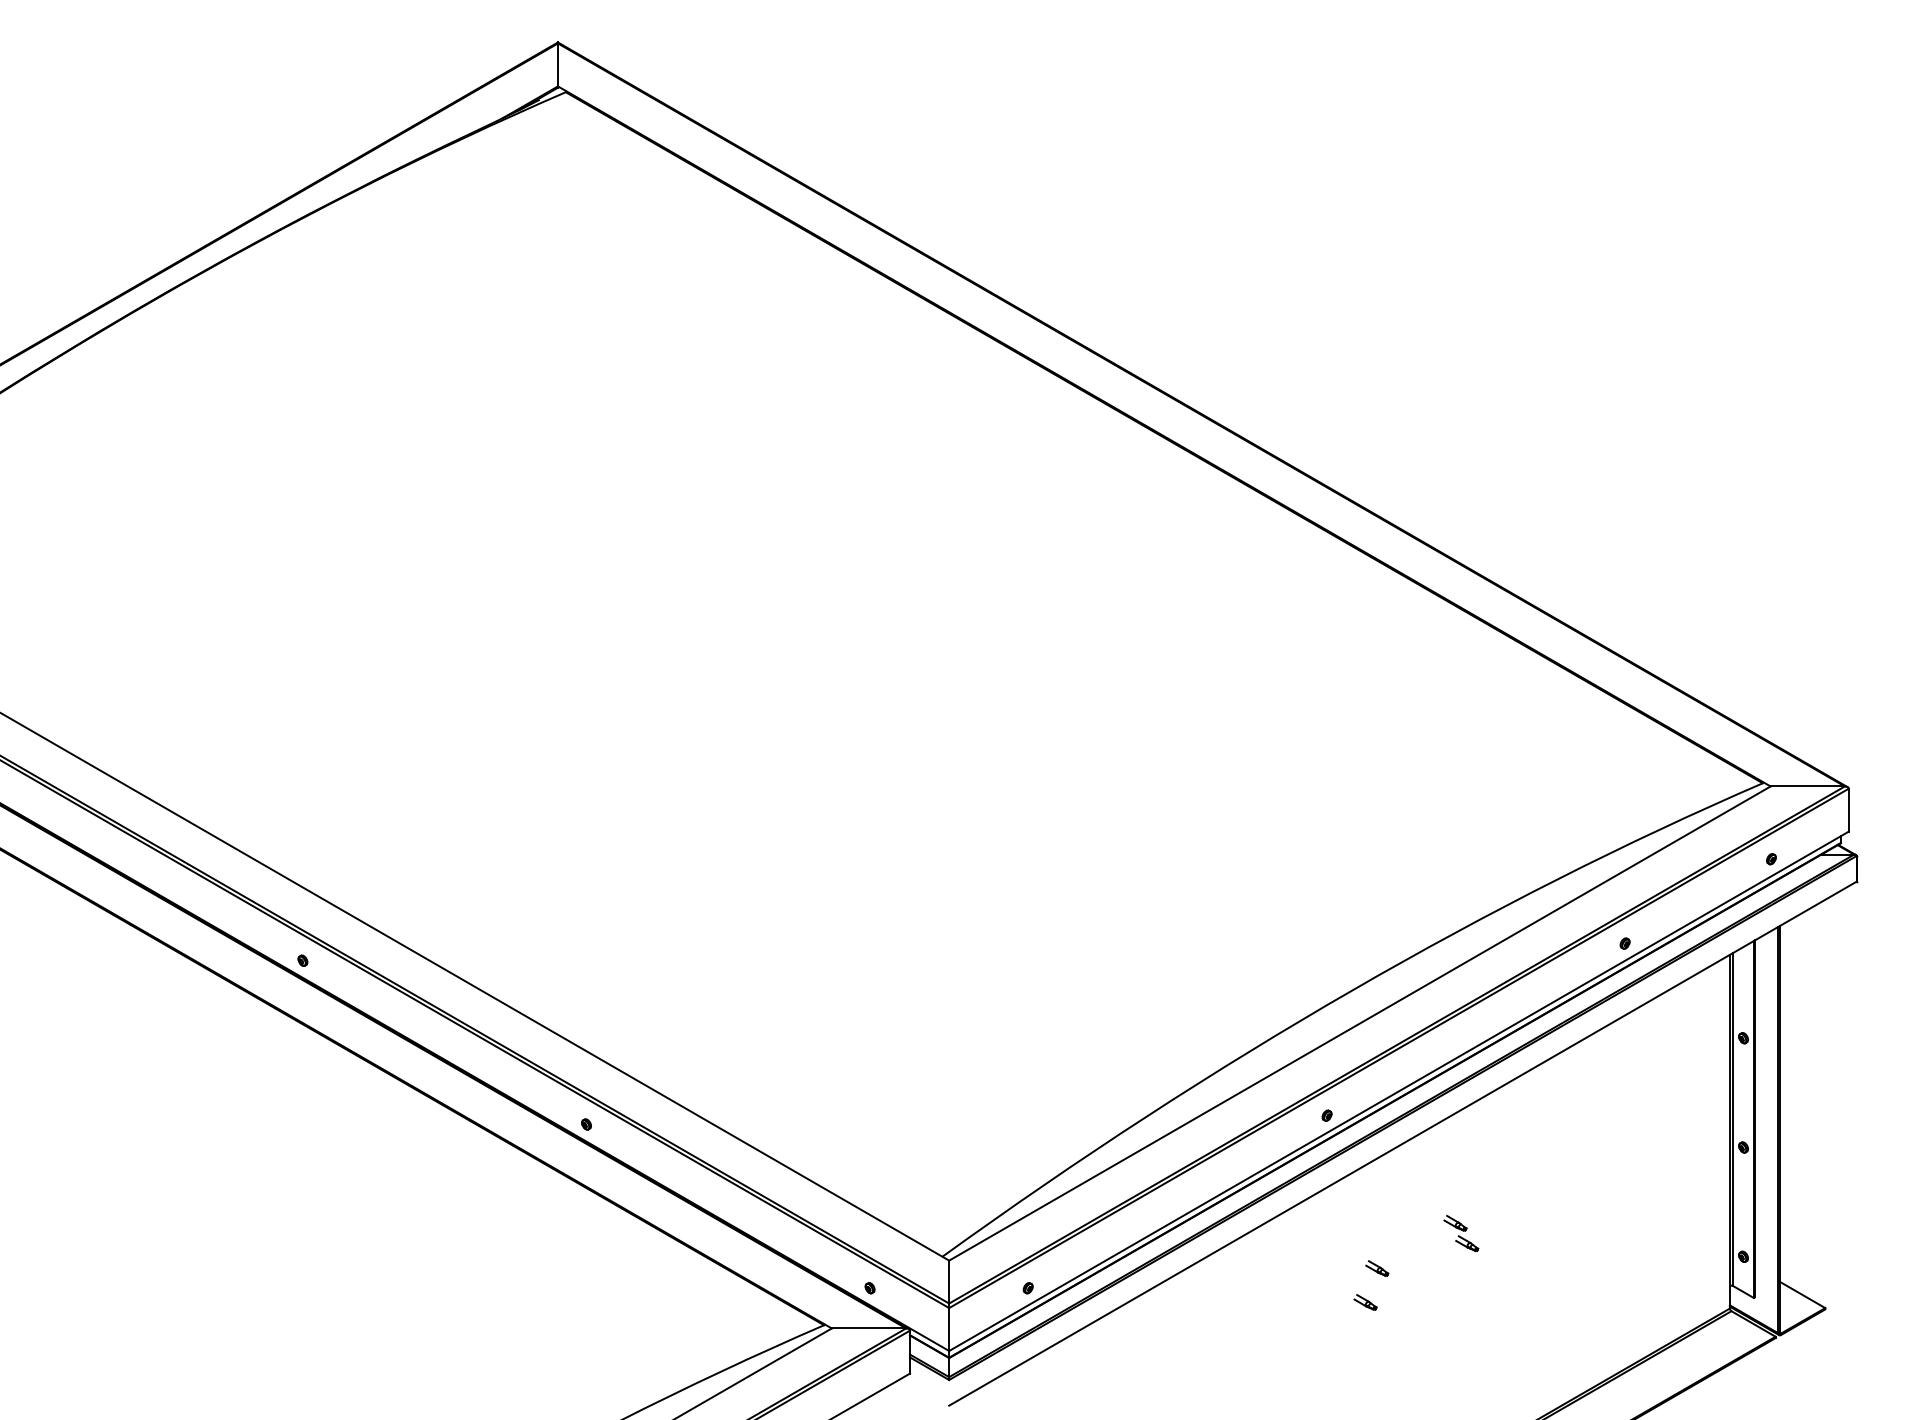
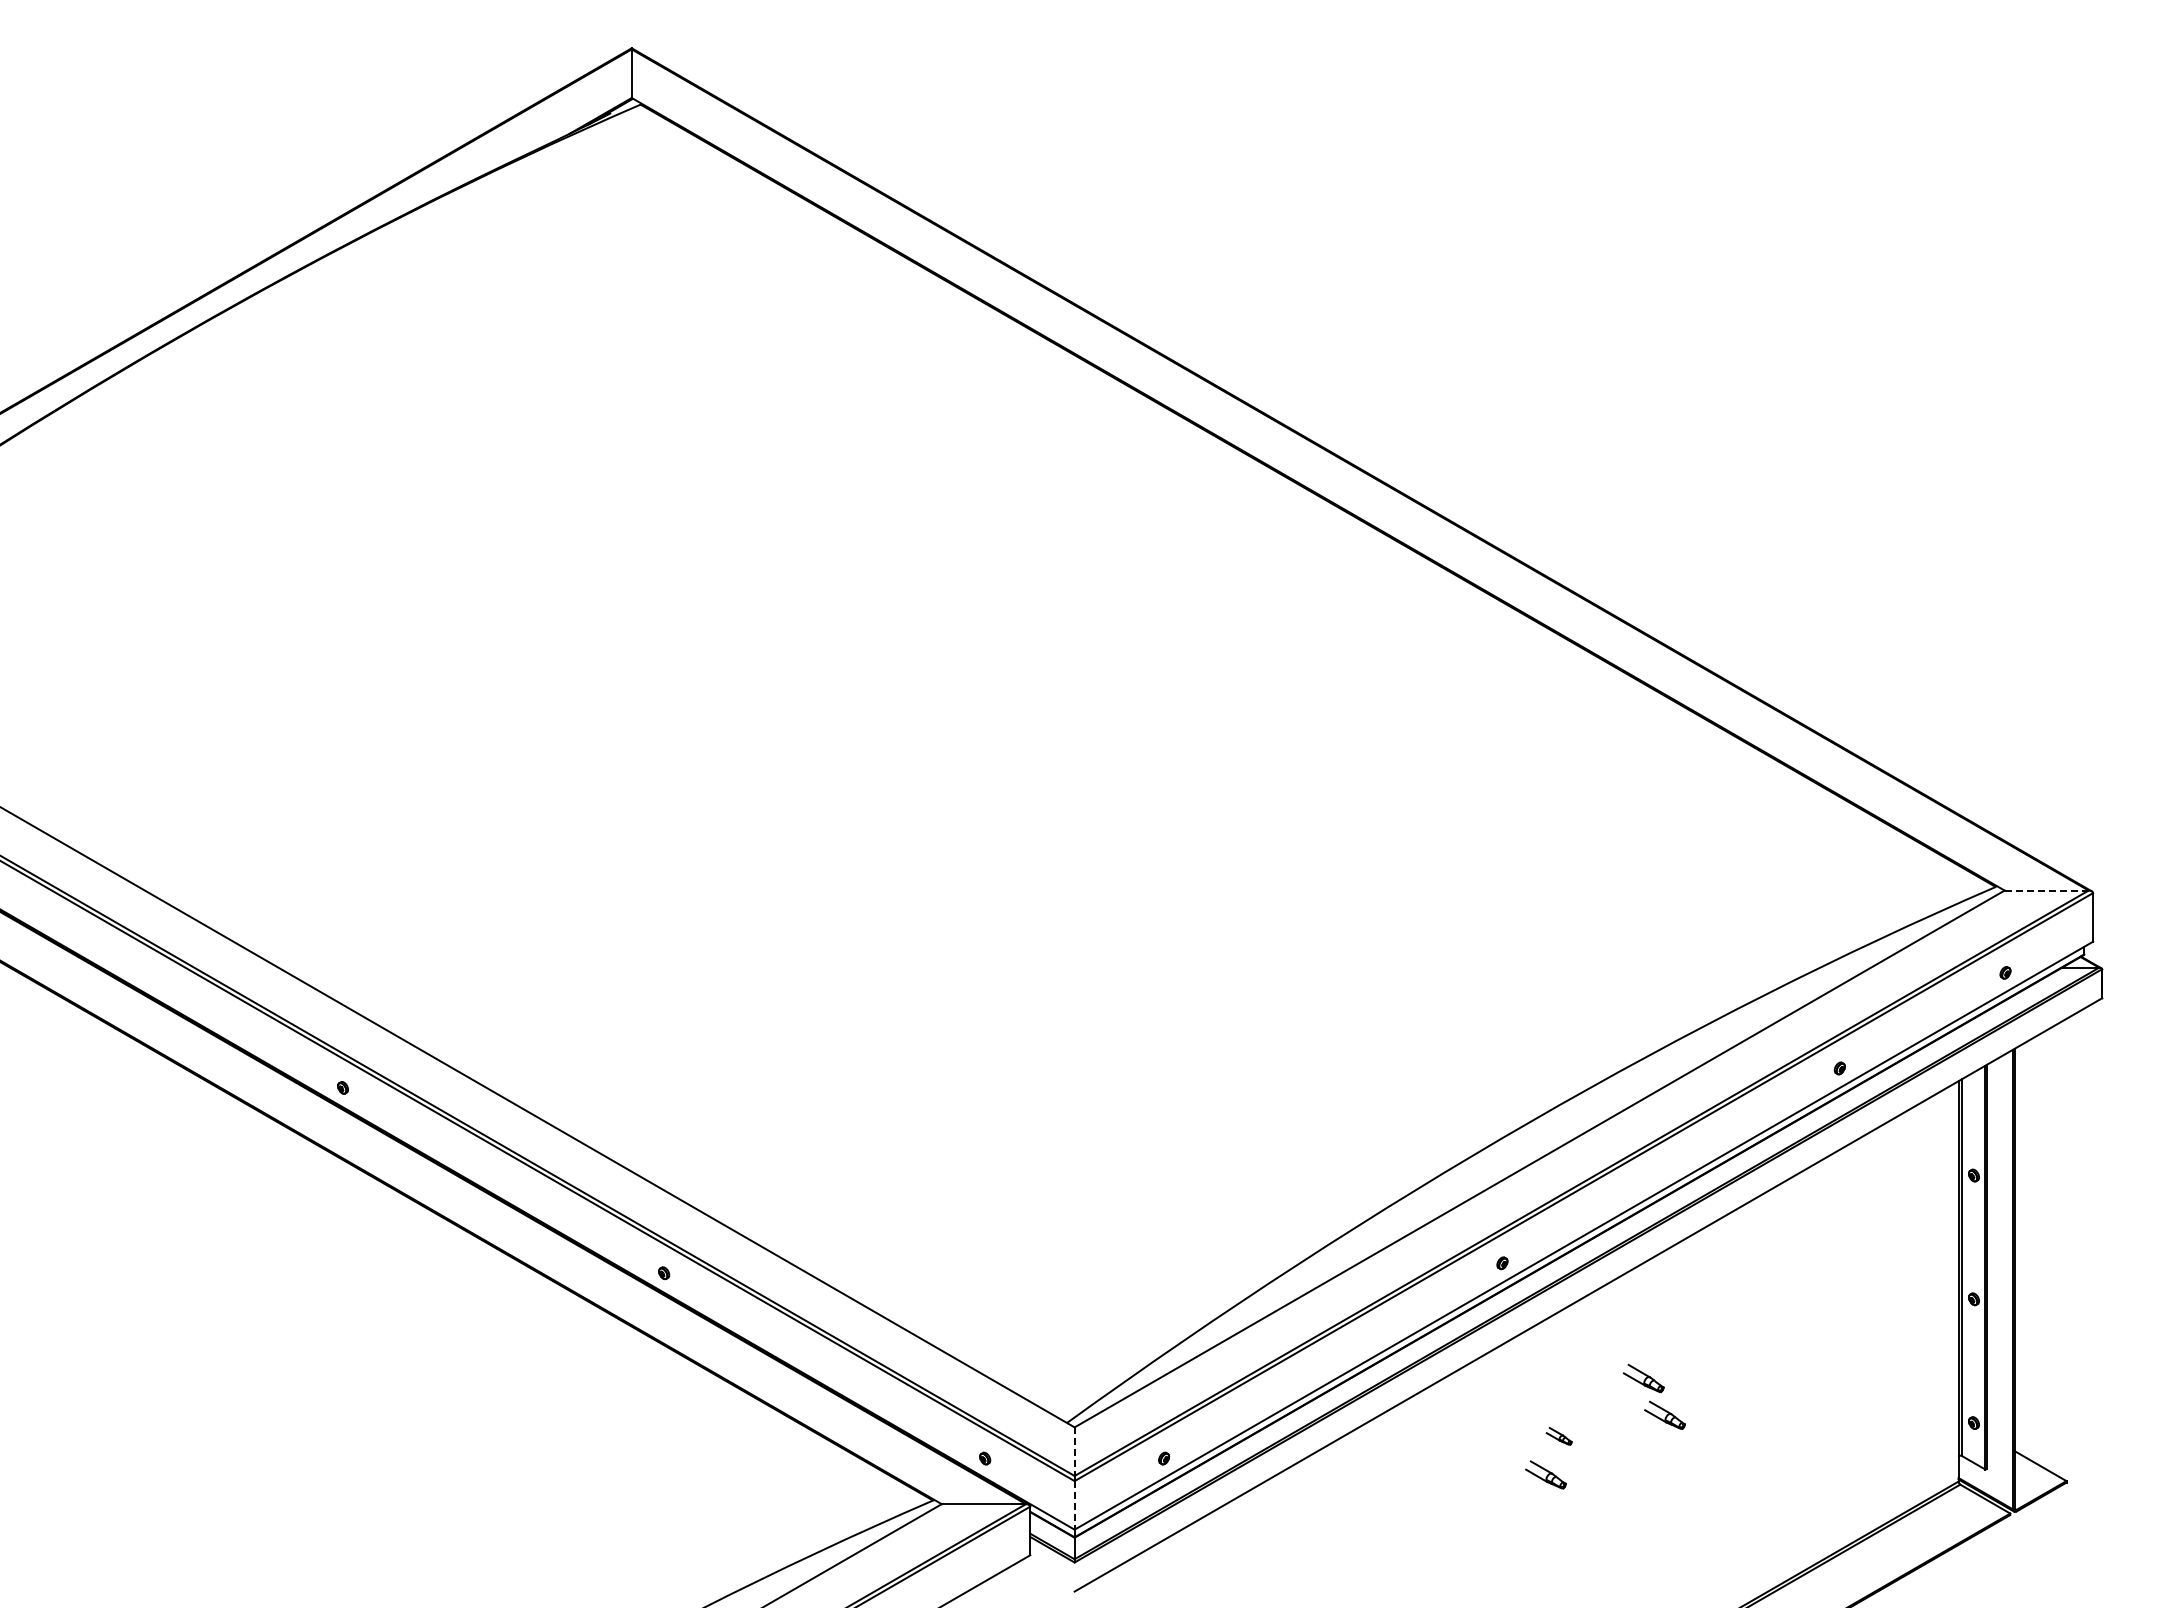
line: (1807, 786) -> (2046, 890), solid -> dashed
part: (1461, 1233) -> (1654, 1396), size x1.6
line: (949, 1282) -> (1074, 1452), solid -> dashed
part: (1365, 1302) -> (1545, 1474), size x1.6
line: (949, 1329) -> (1074, 1505), solid -> dashed

